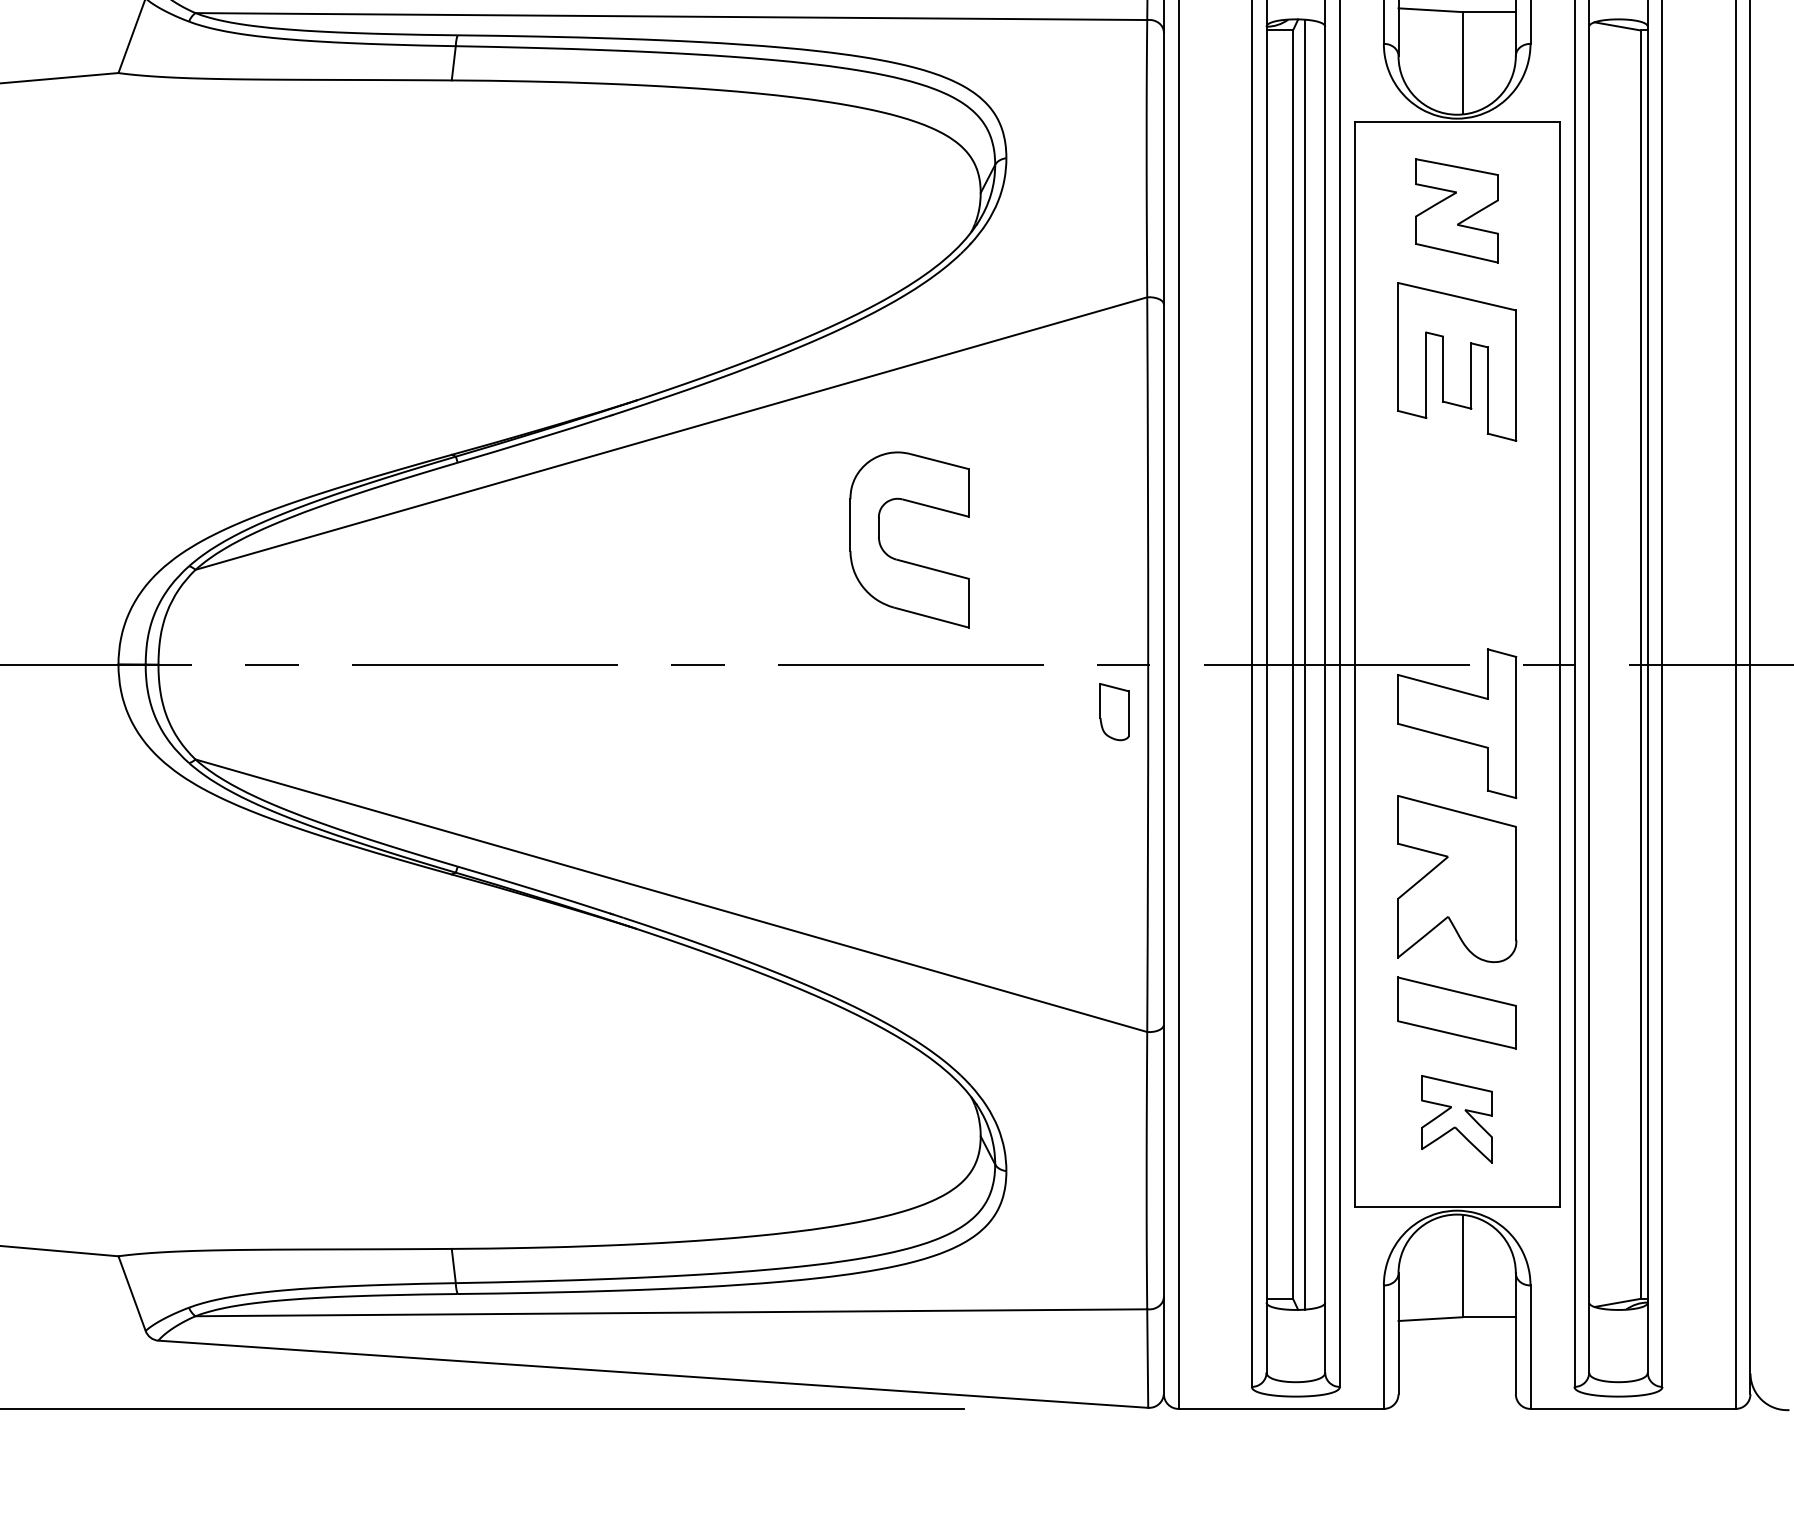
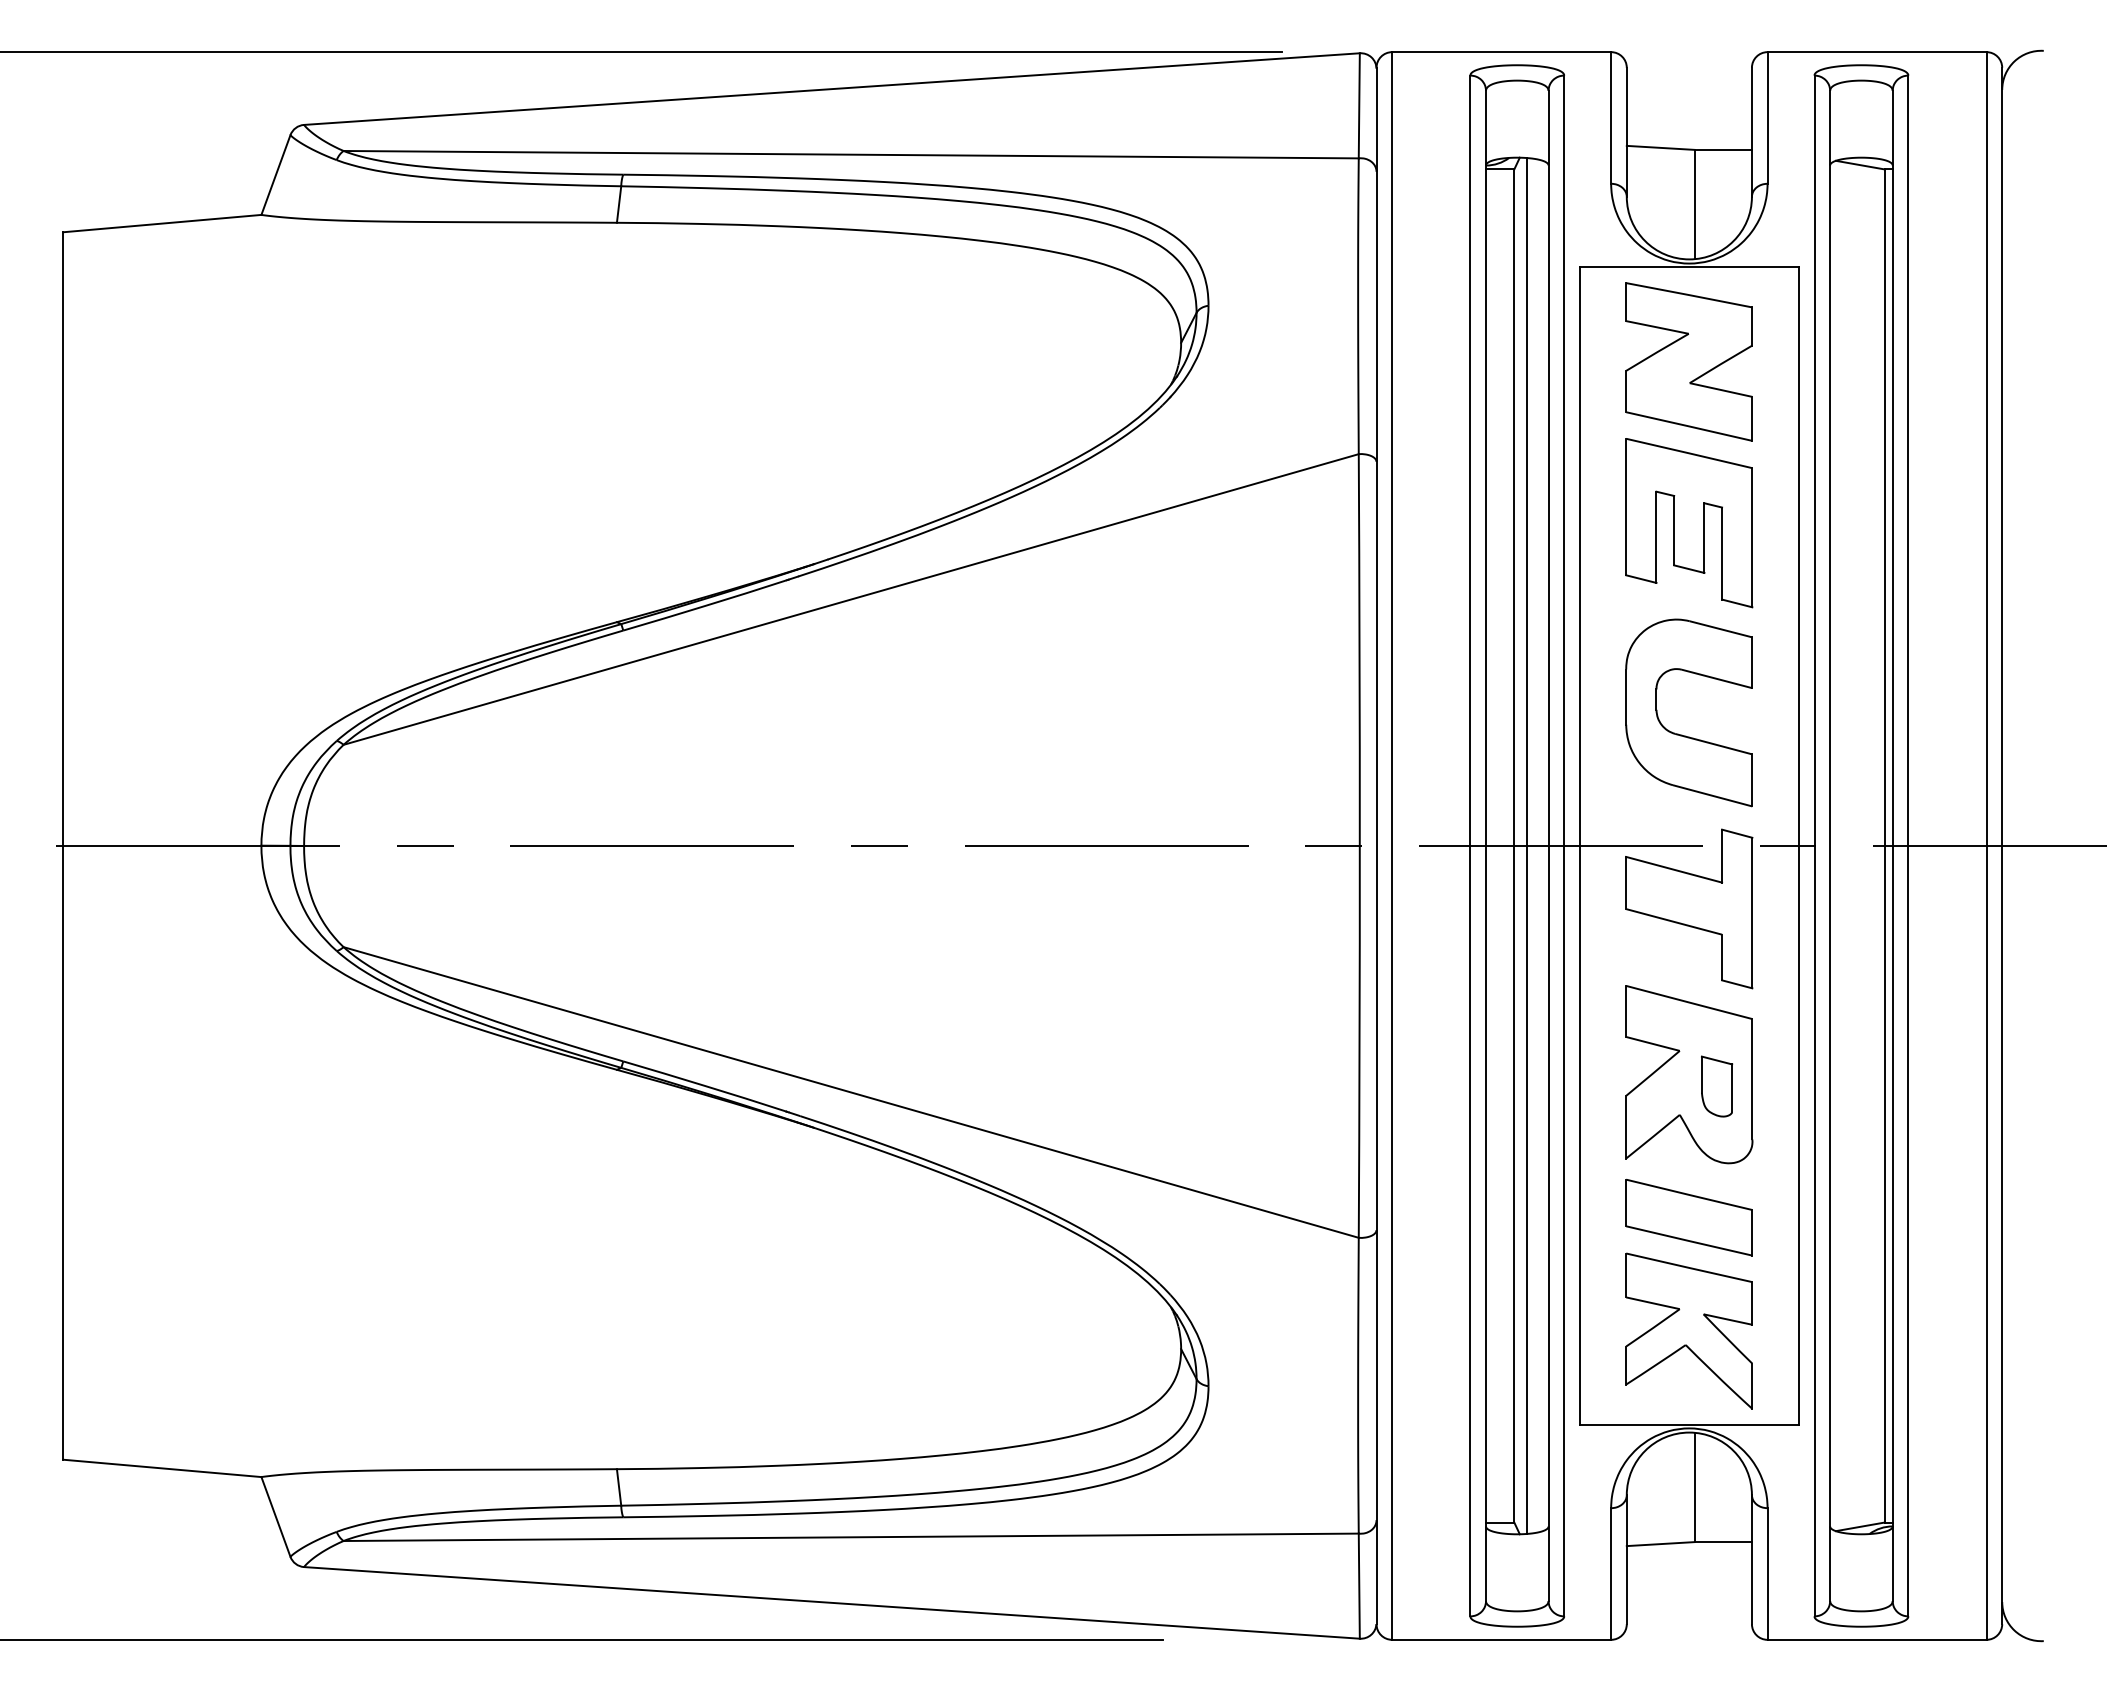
part: (1456, 210) -> (1688, 361), size x1.43
part: (903, 560) -> (1682, 734), moved
part: (1115, 712) -> (1717, 1086), moved
part: (1456, 1118) -> (1688, 1330), size x1.67

